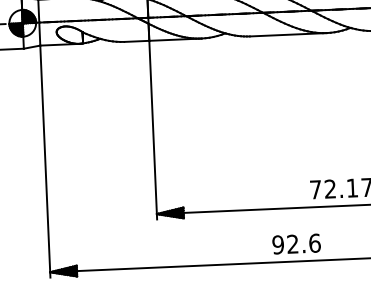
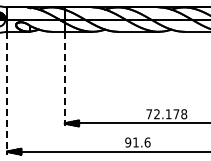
line: (152, 131) -> (64, 79), solid -> dashed
line: (46, 162) -> (7, 93), solid -> dashed
text: (292, 244) -> (135, 142), 92.6 -> 91.6

